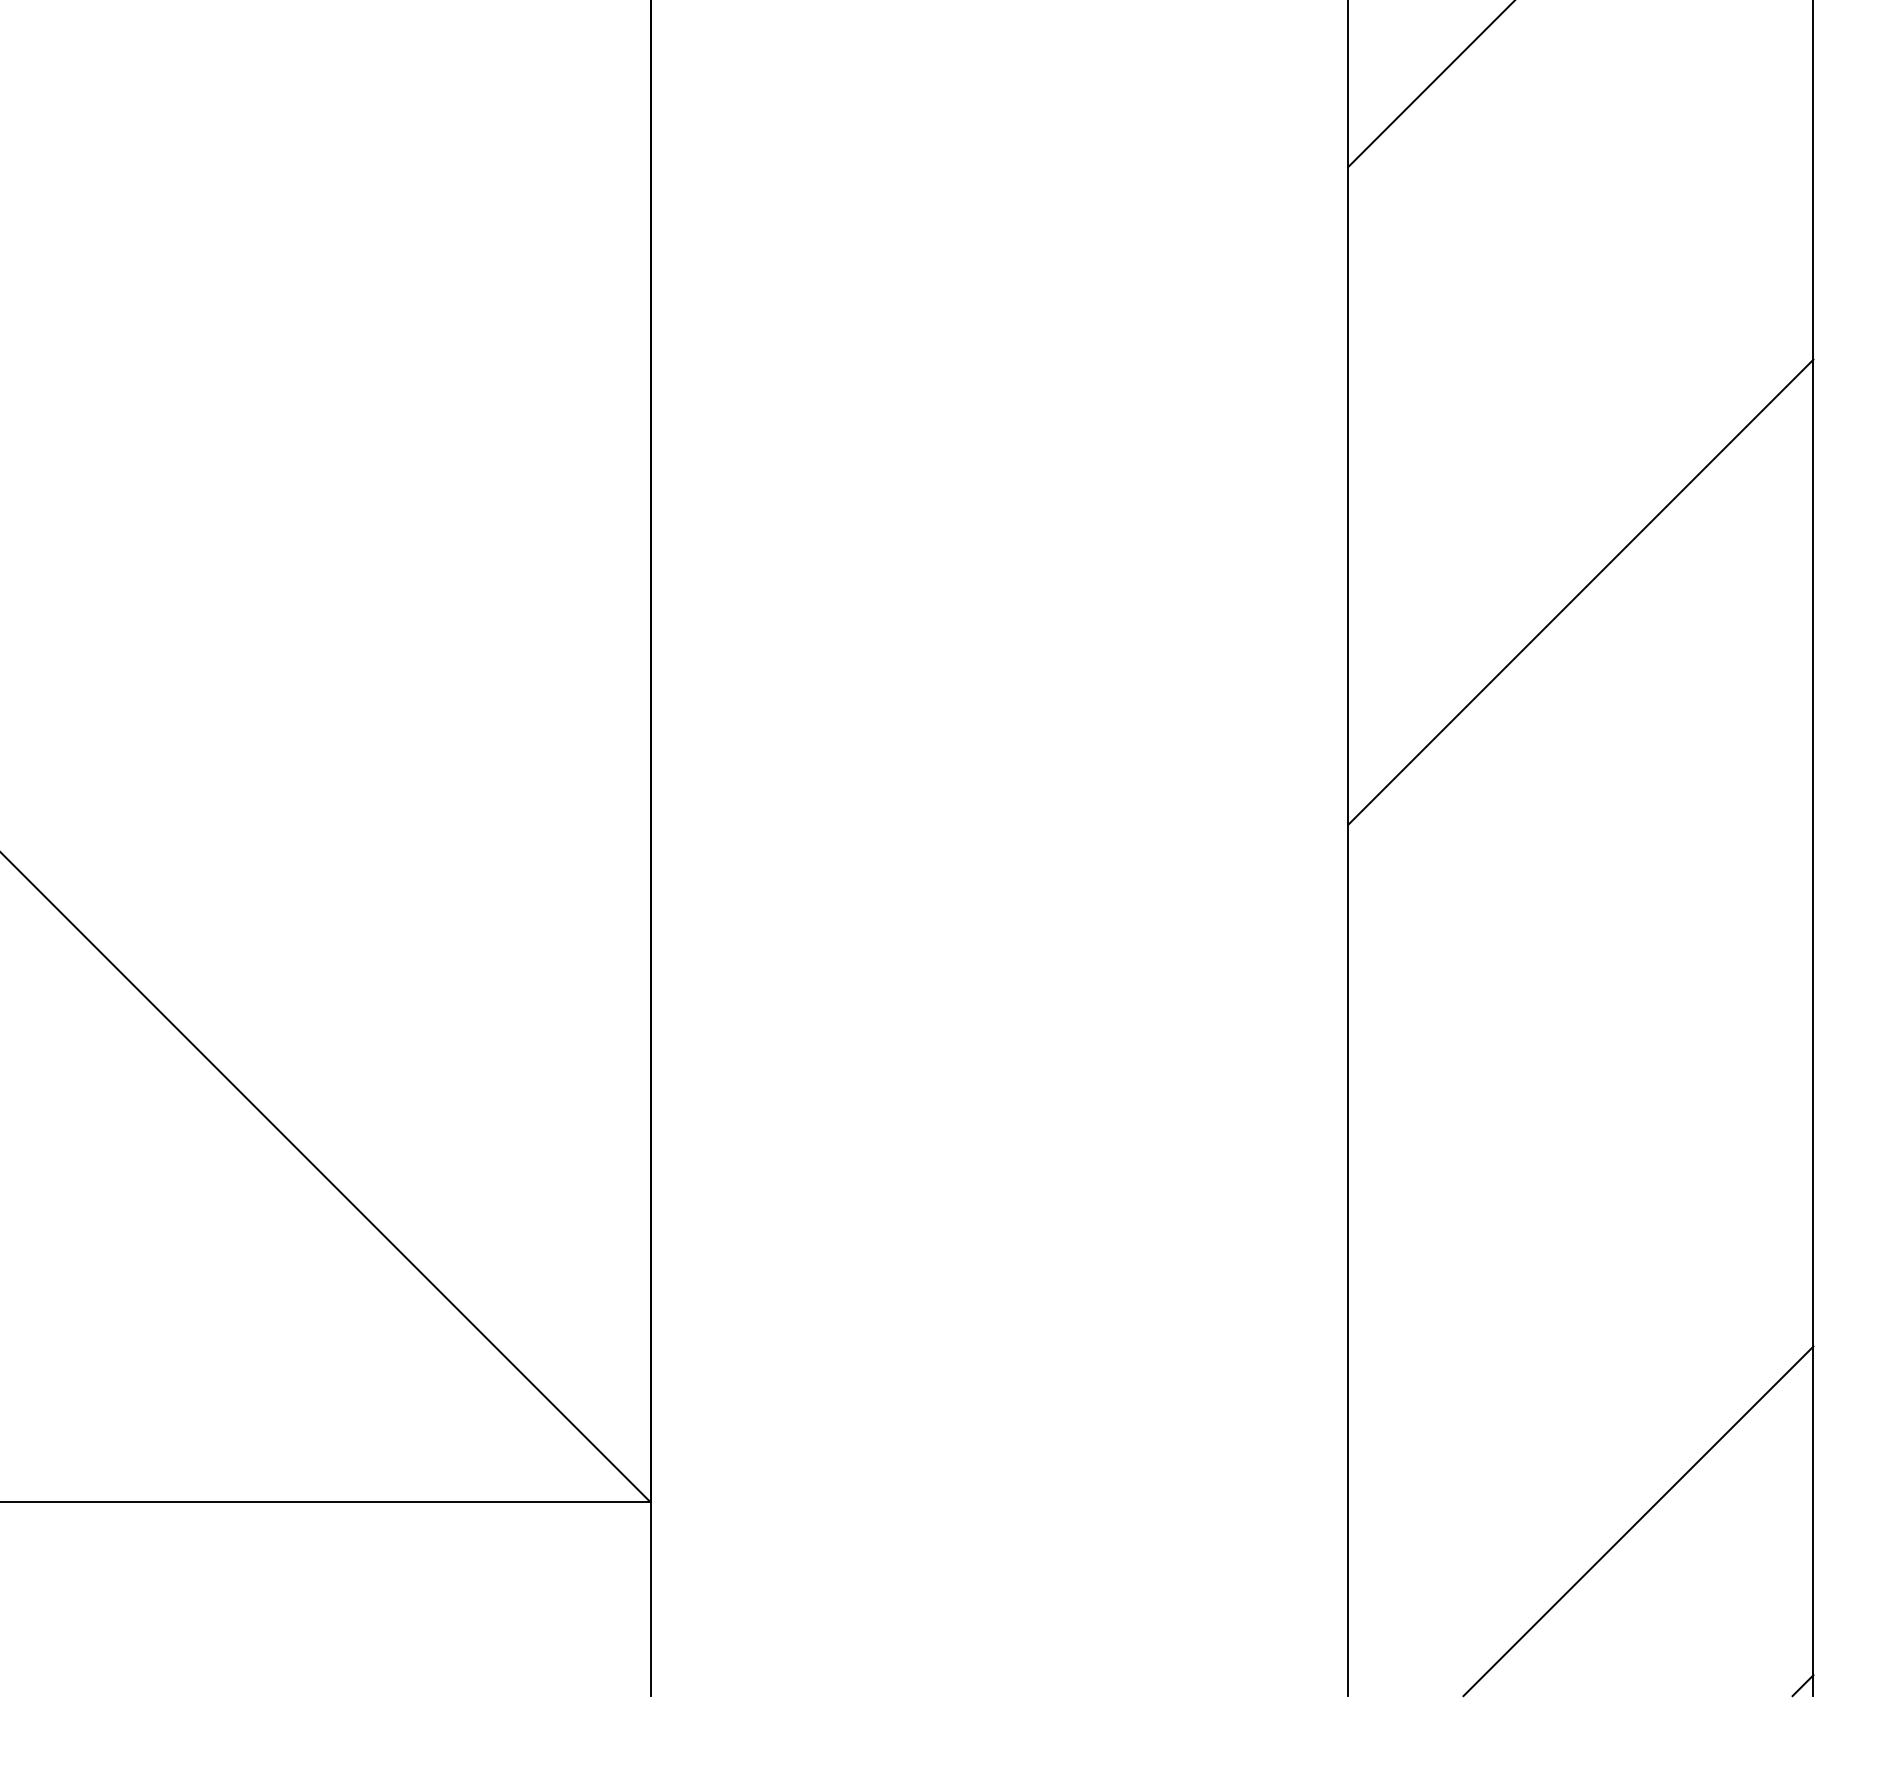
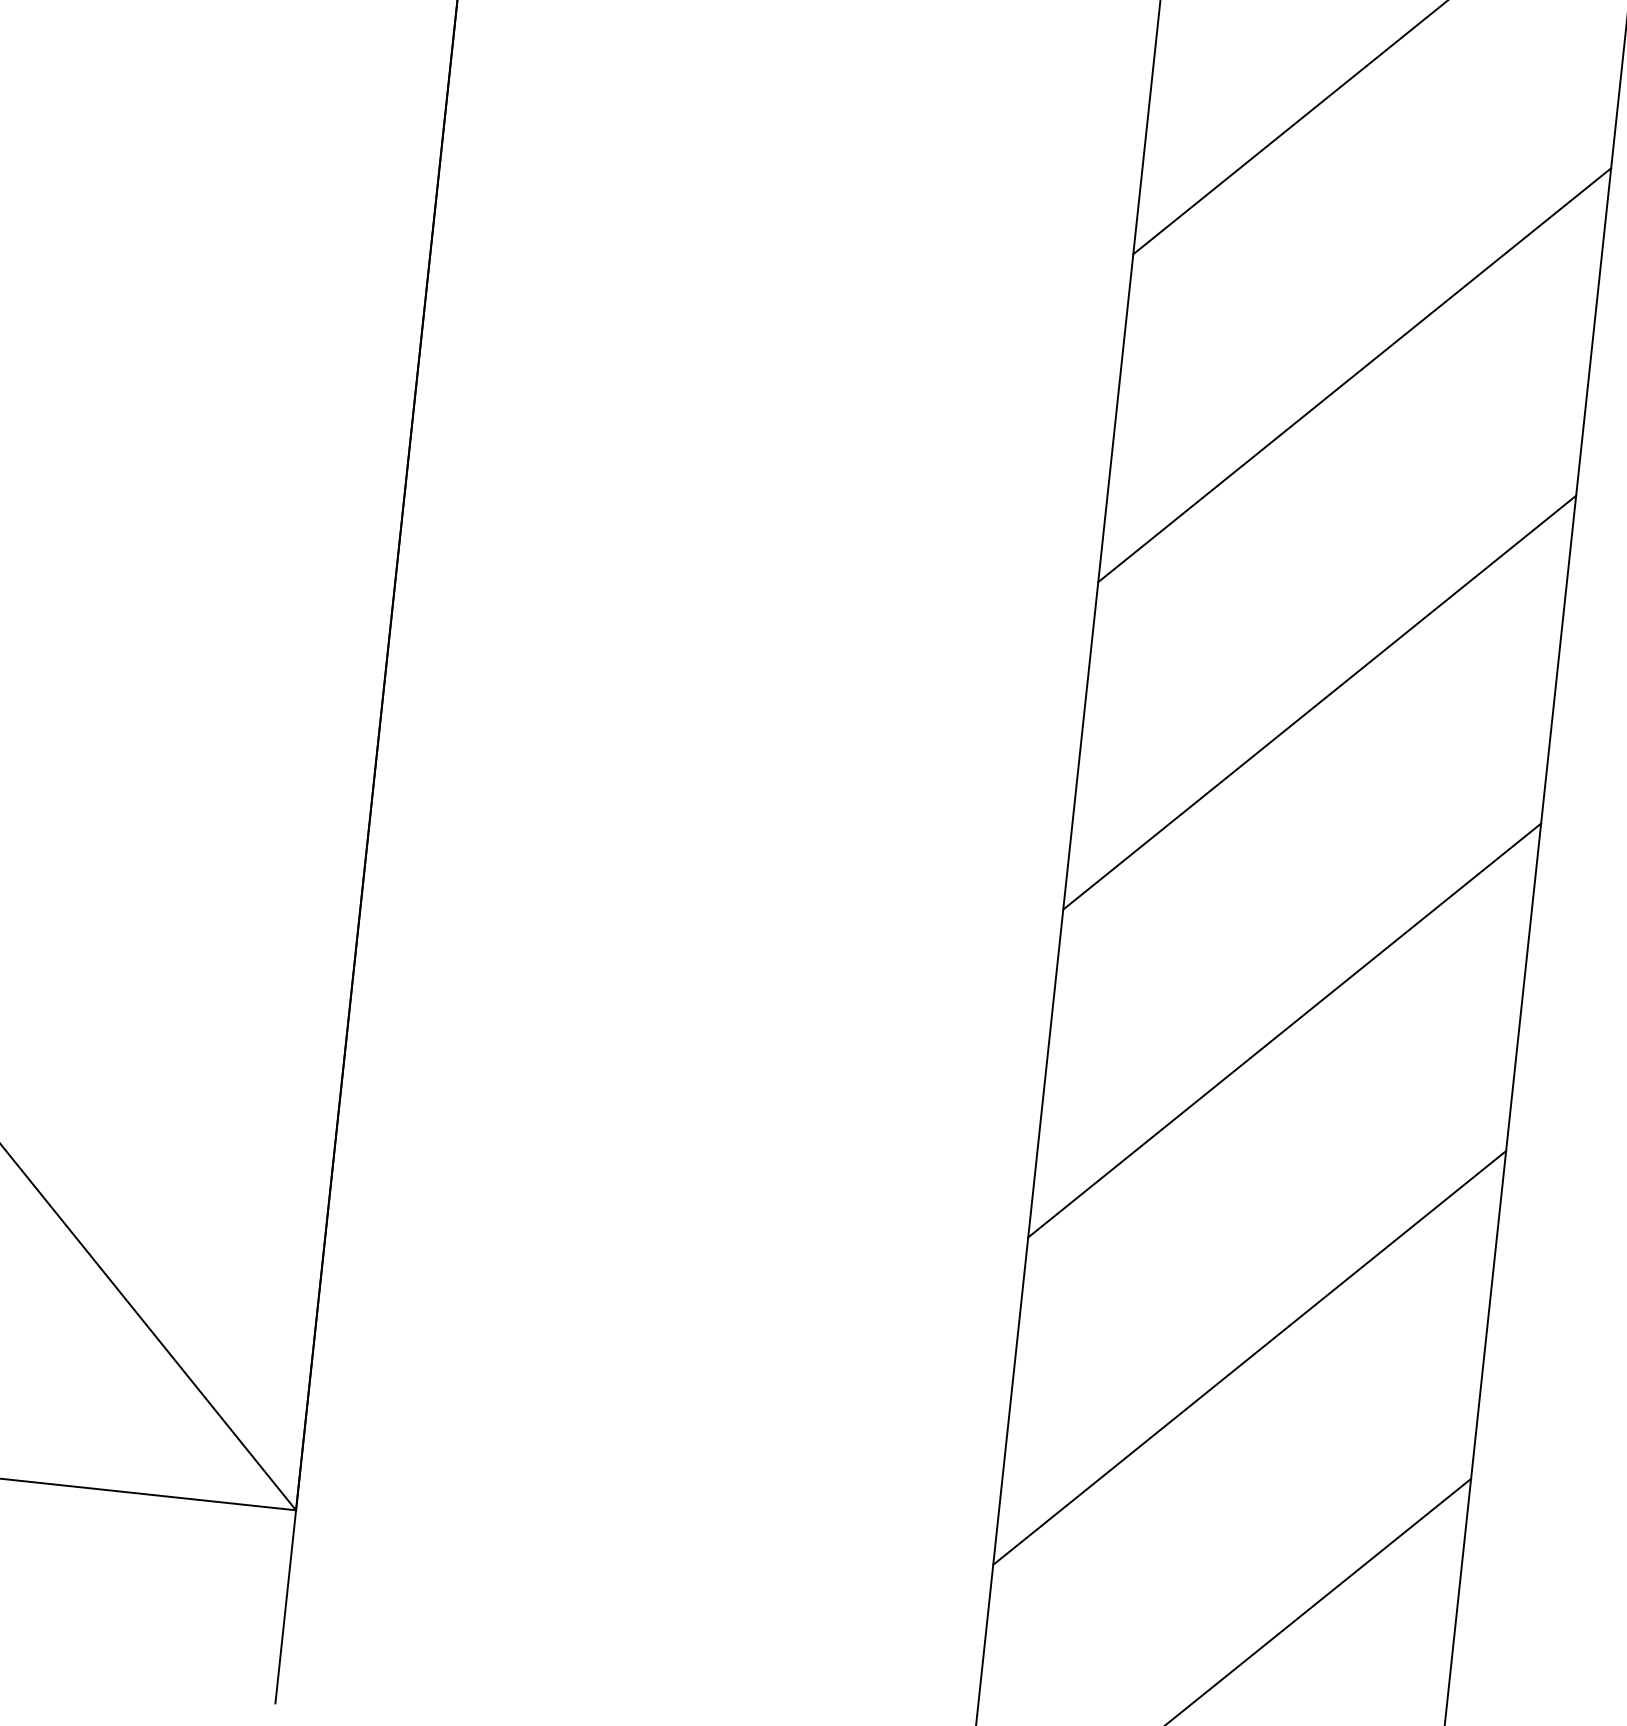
line: (1580, 263) -> (1354, 375), added
line: (1580, 920) -> (1284, 1029), added
line: (1580, 1249) -> (1249, 1357), added

